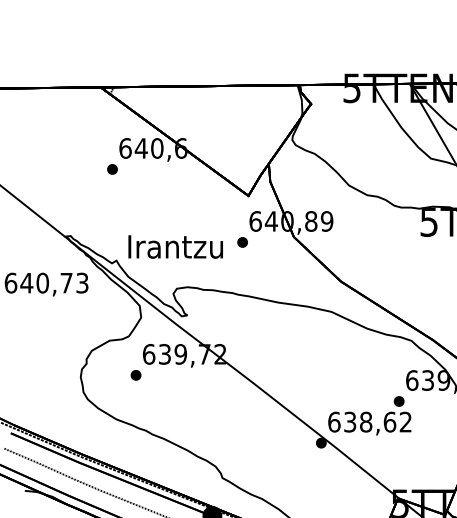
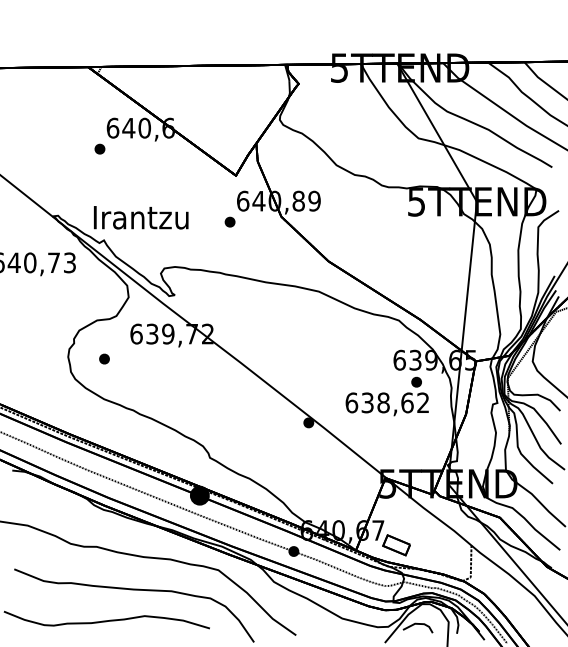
text: (176, 246) -> (141, 217), moved
part: (136, 374) -> (104, 358), moved
text: (369, 415) -> (386, 396), moved

